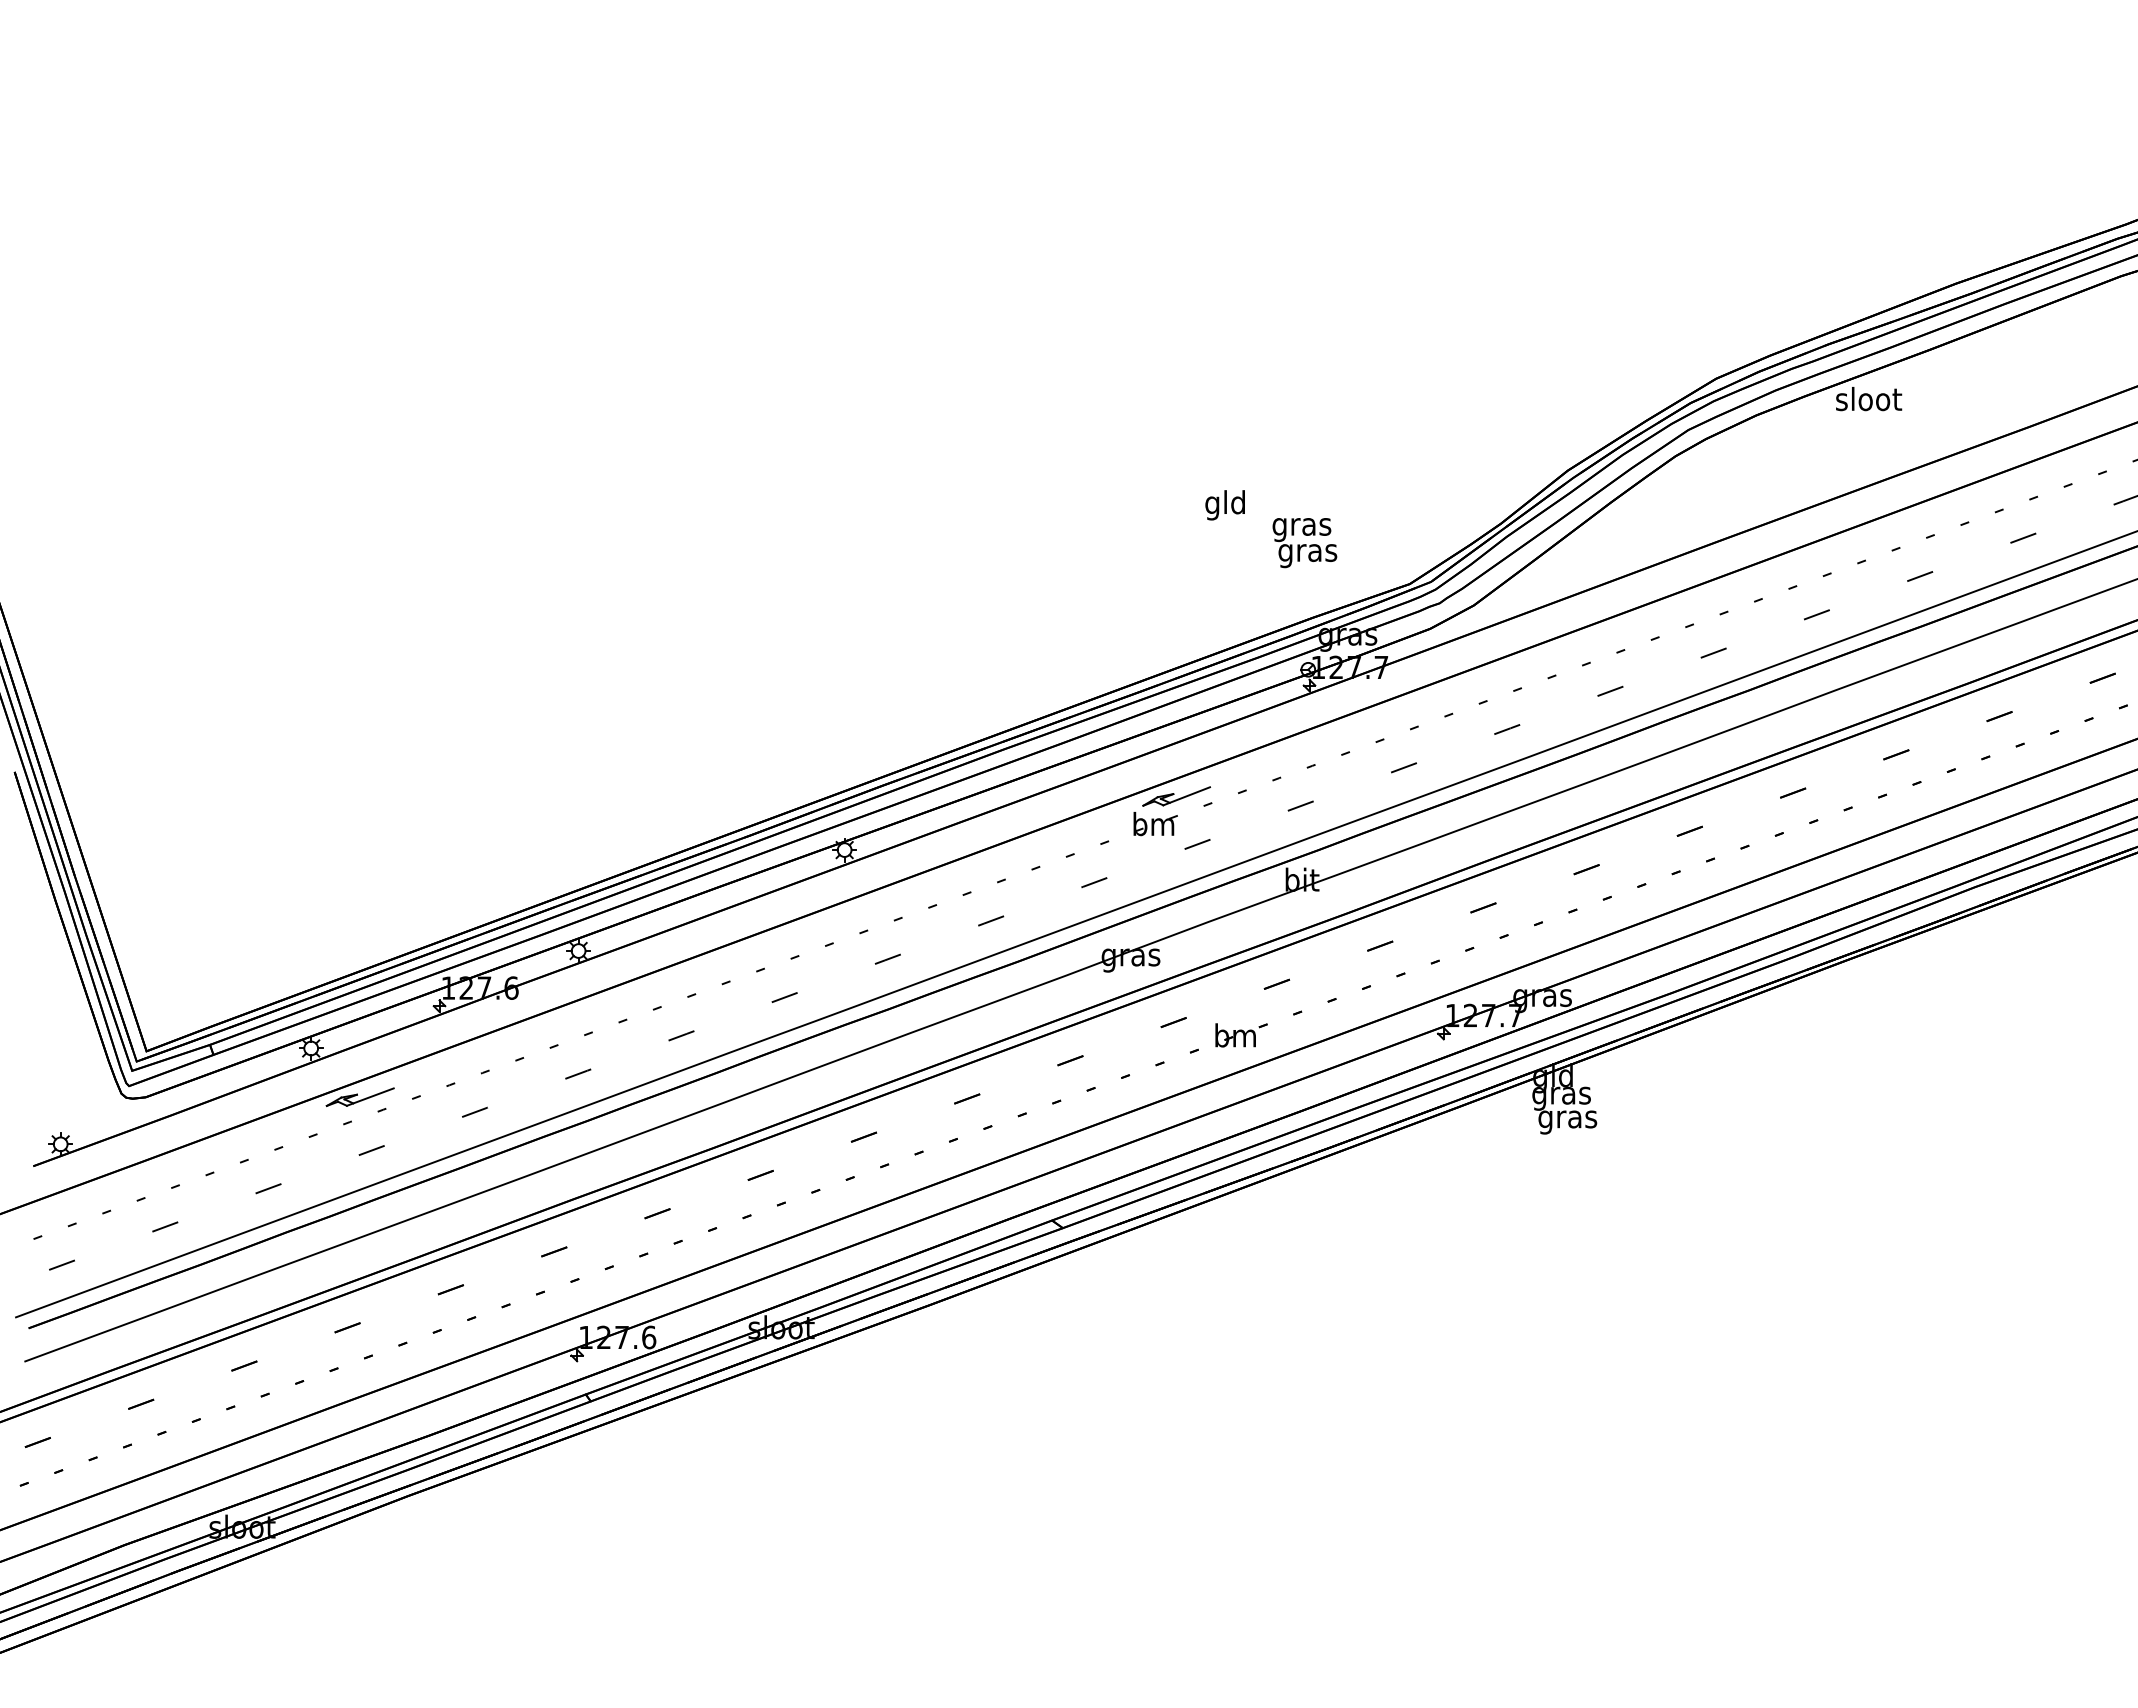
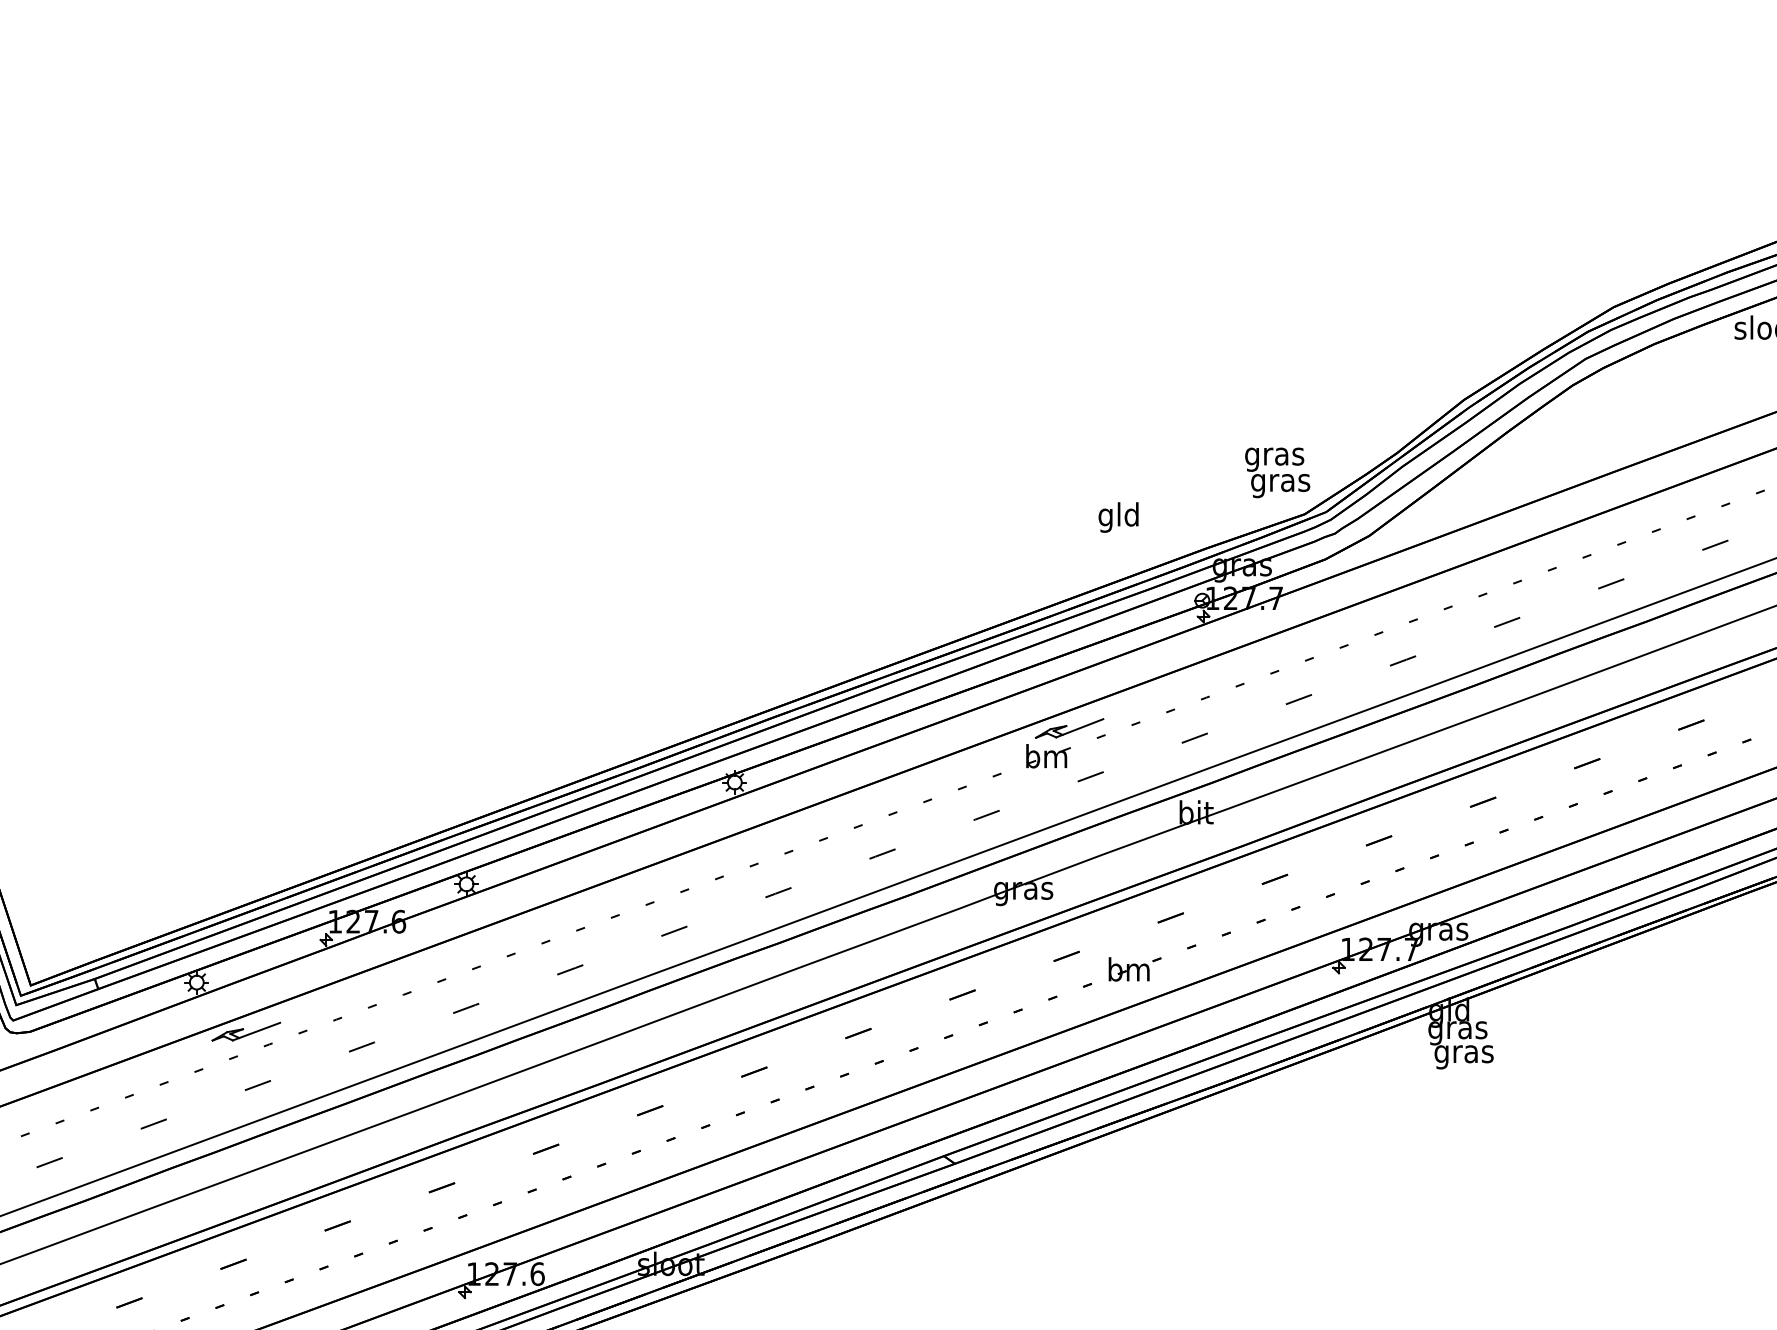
text: (1224, 505) -> (1117, 517), moved
text: (1304, 543) -> (1277, 473), moved

